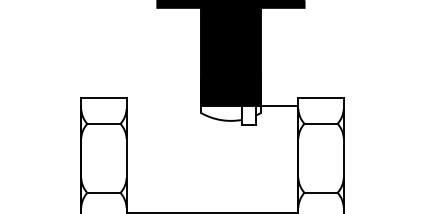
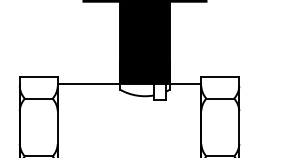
line: (163, 106) -> (88, 84), added

